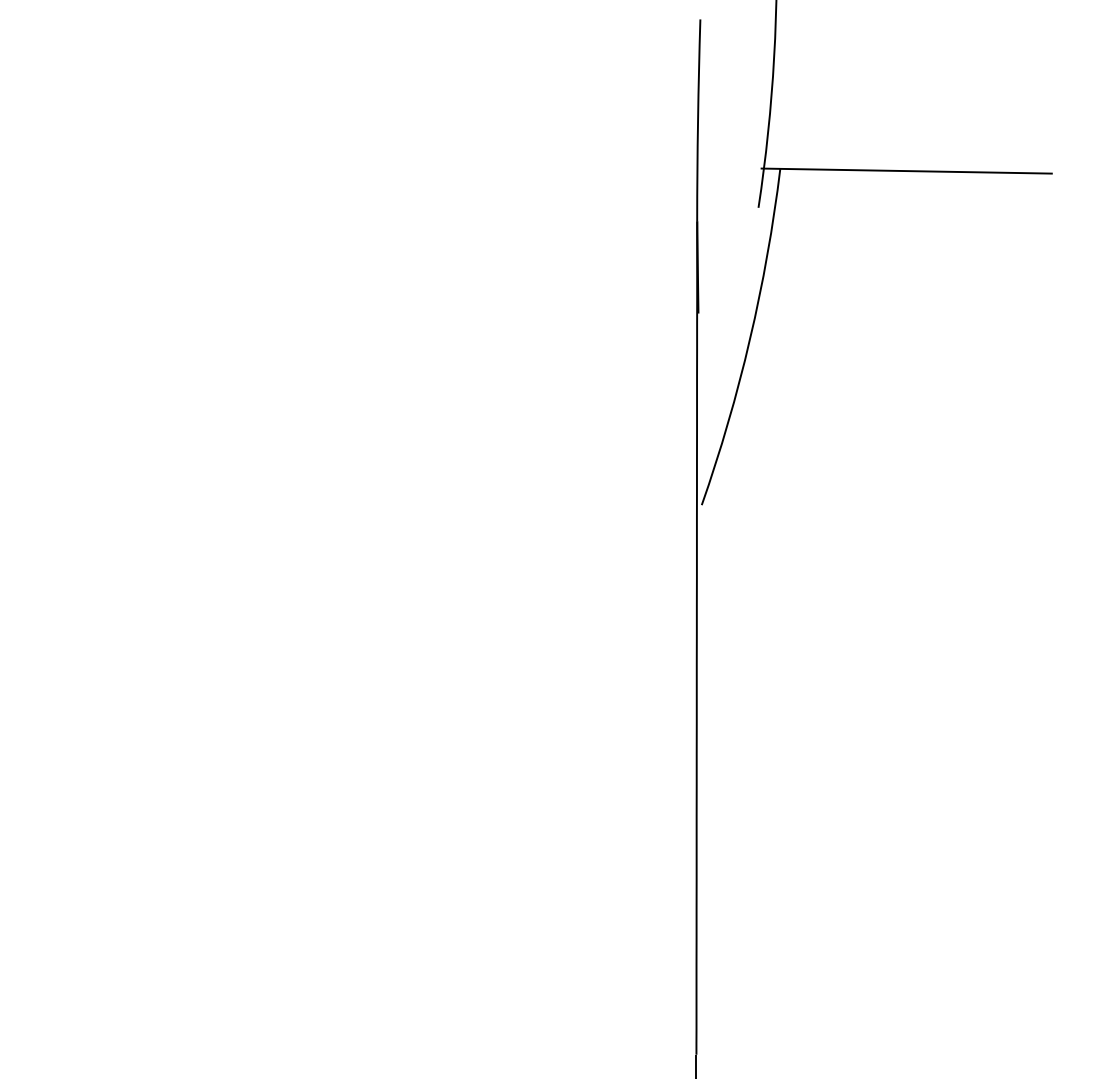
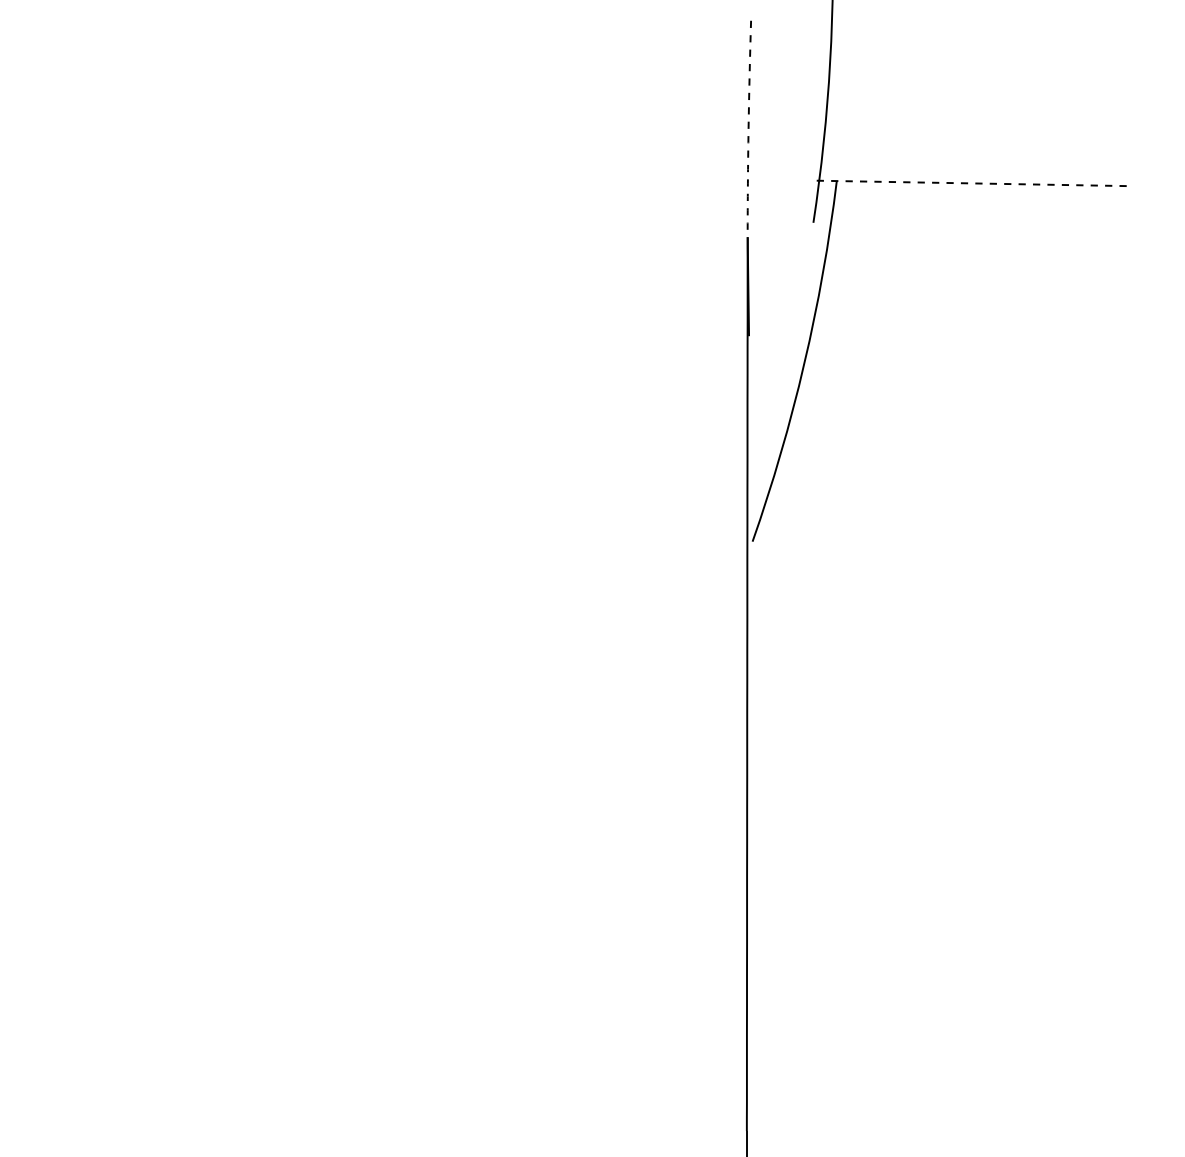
arc: (697, 119) -> (748, 128), solid -> dashed
line: (906, 171) -> (972, 183), solid -> dashed

